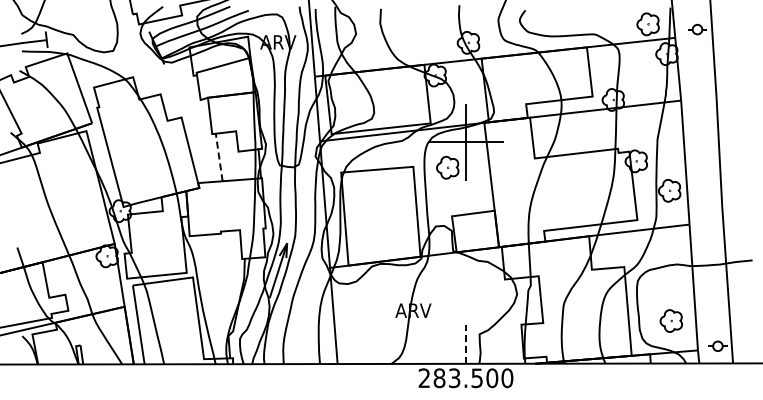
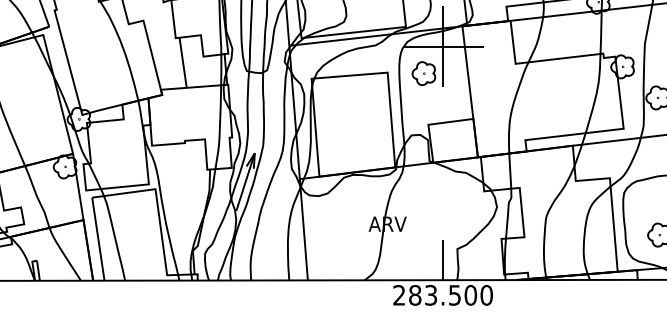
line: (219, 157) -> (183, 62), dashed -> solid
line: (465, 344) -> (442, 259), dashed -> solid

